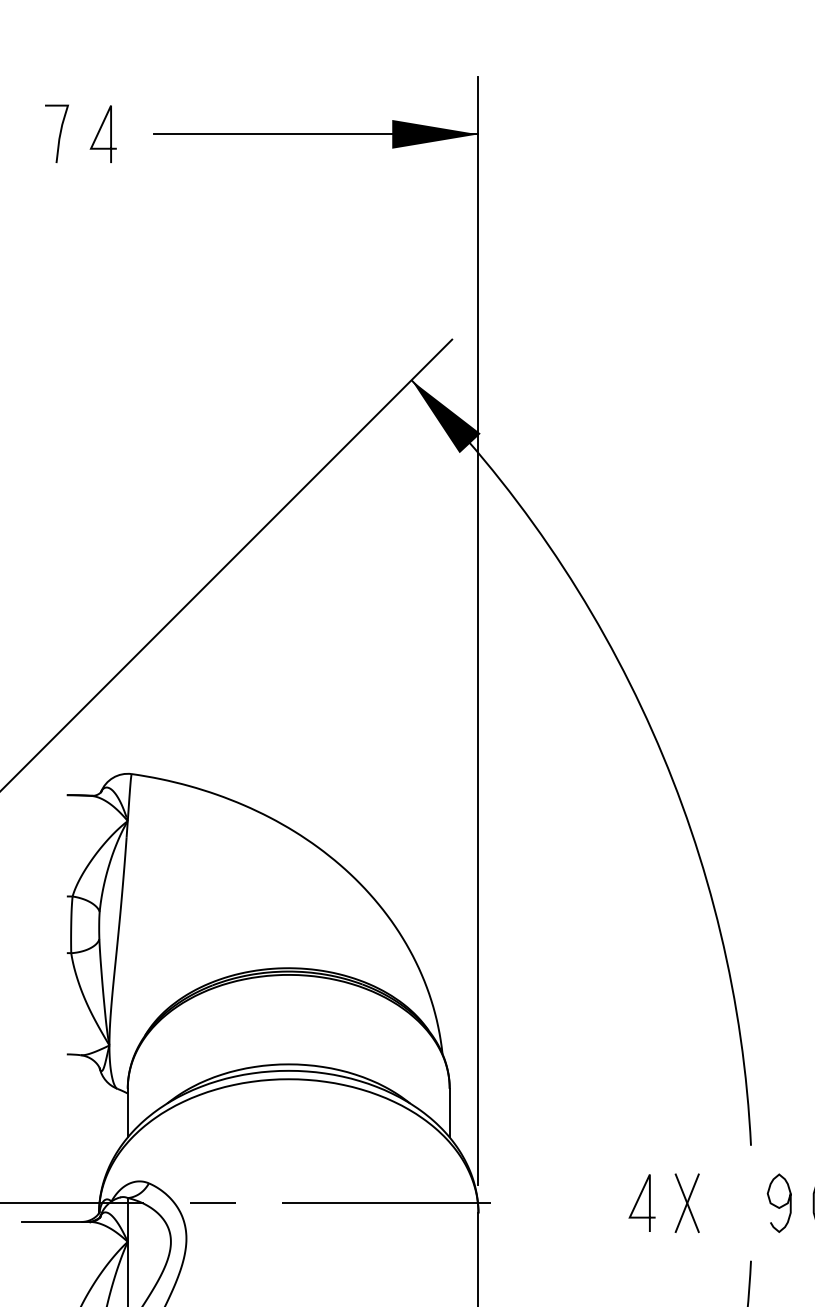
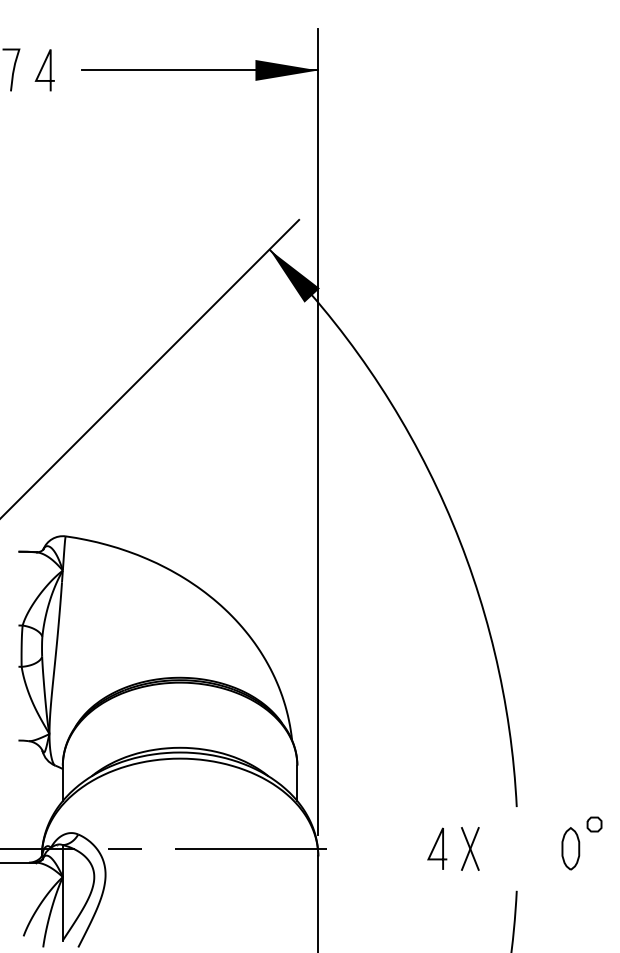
curve: (778, 1205) -> (536, 850), removed

